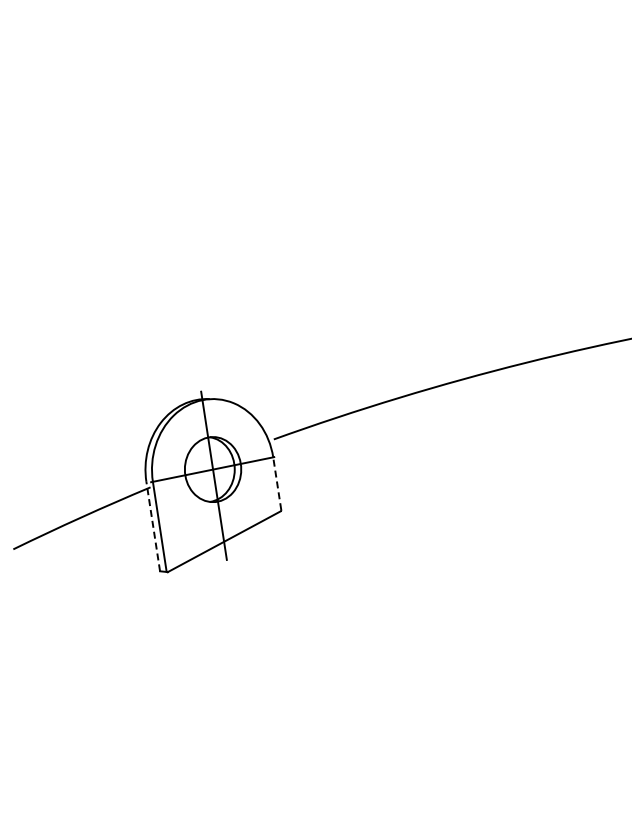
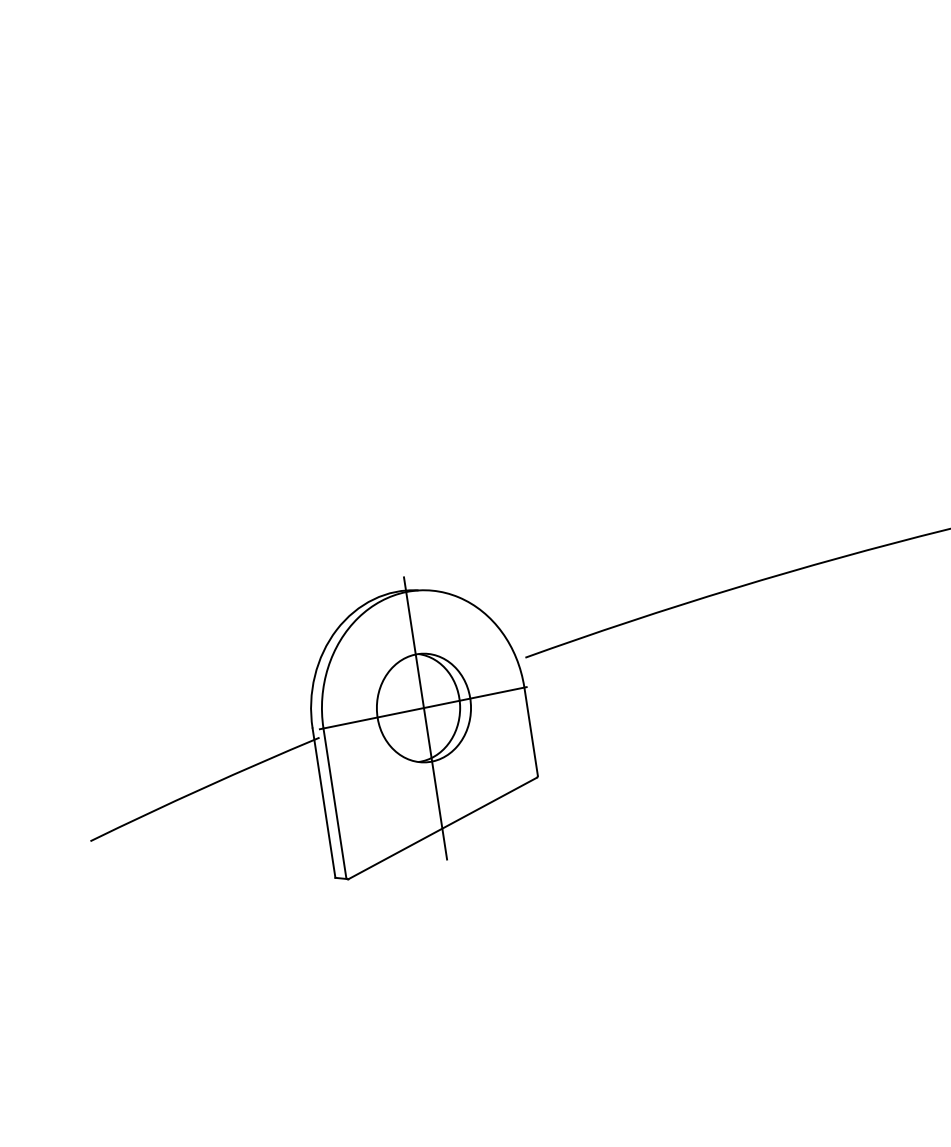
line: (277, 483) -> (531, 731), dashed -> solid
line: (153, 526) -> (324, 803), dashed -> solid

